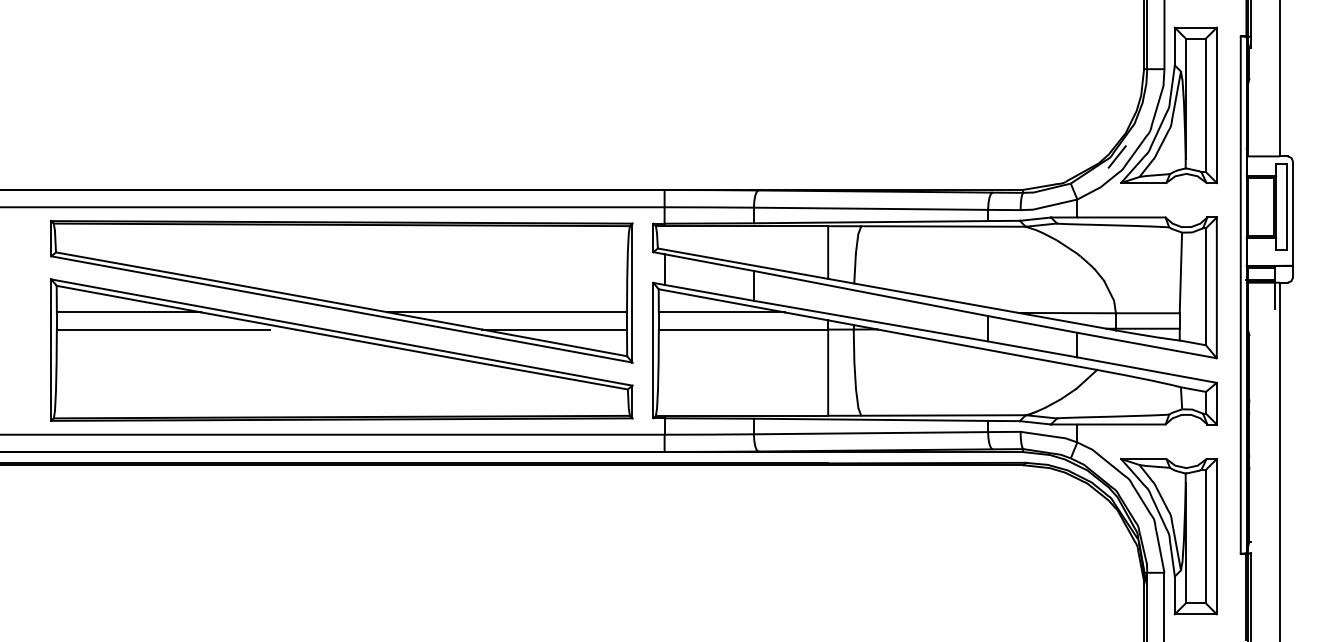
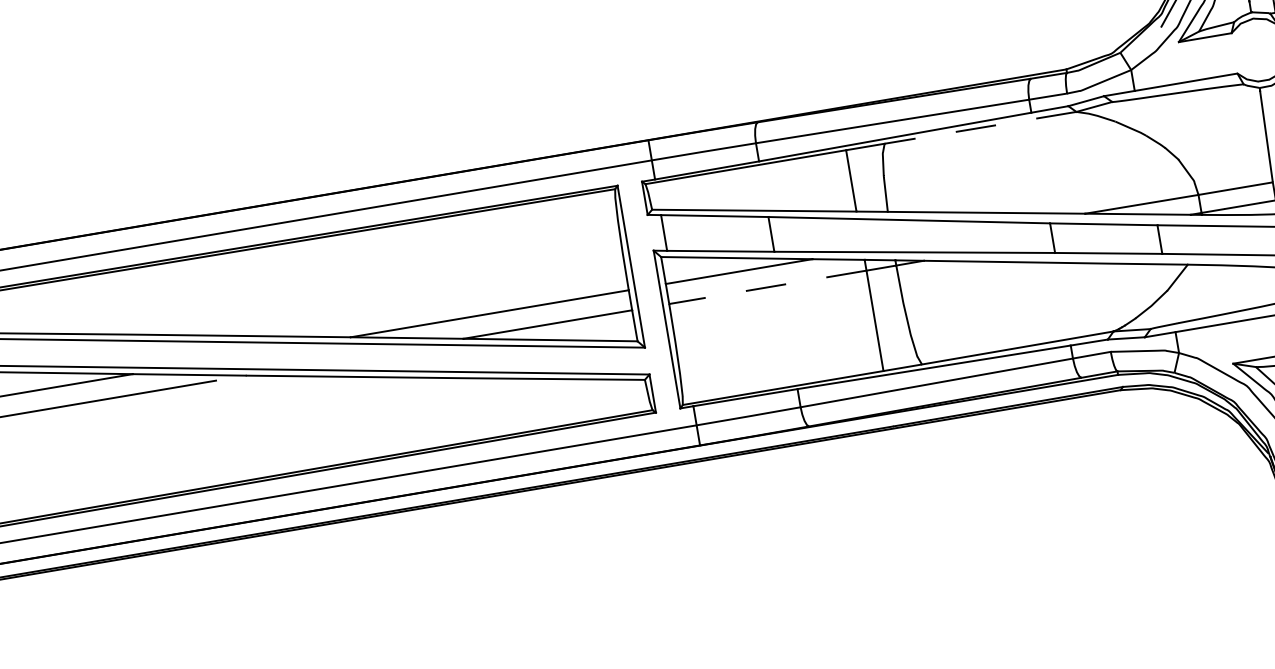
line: (943, 226) -> (980, 127), solid -> dashed
line: (743, 329) -> (767, 287), solid -> dashed

